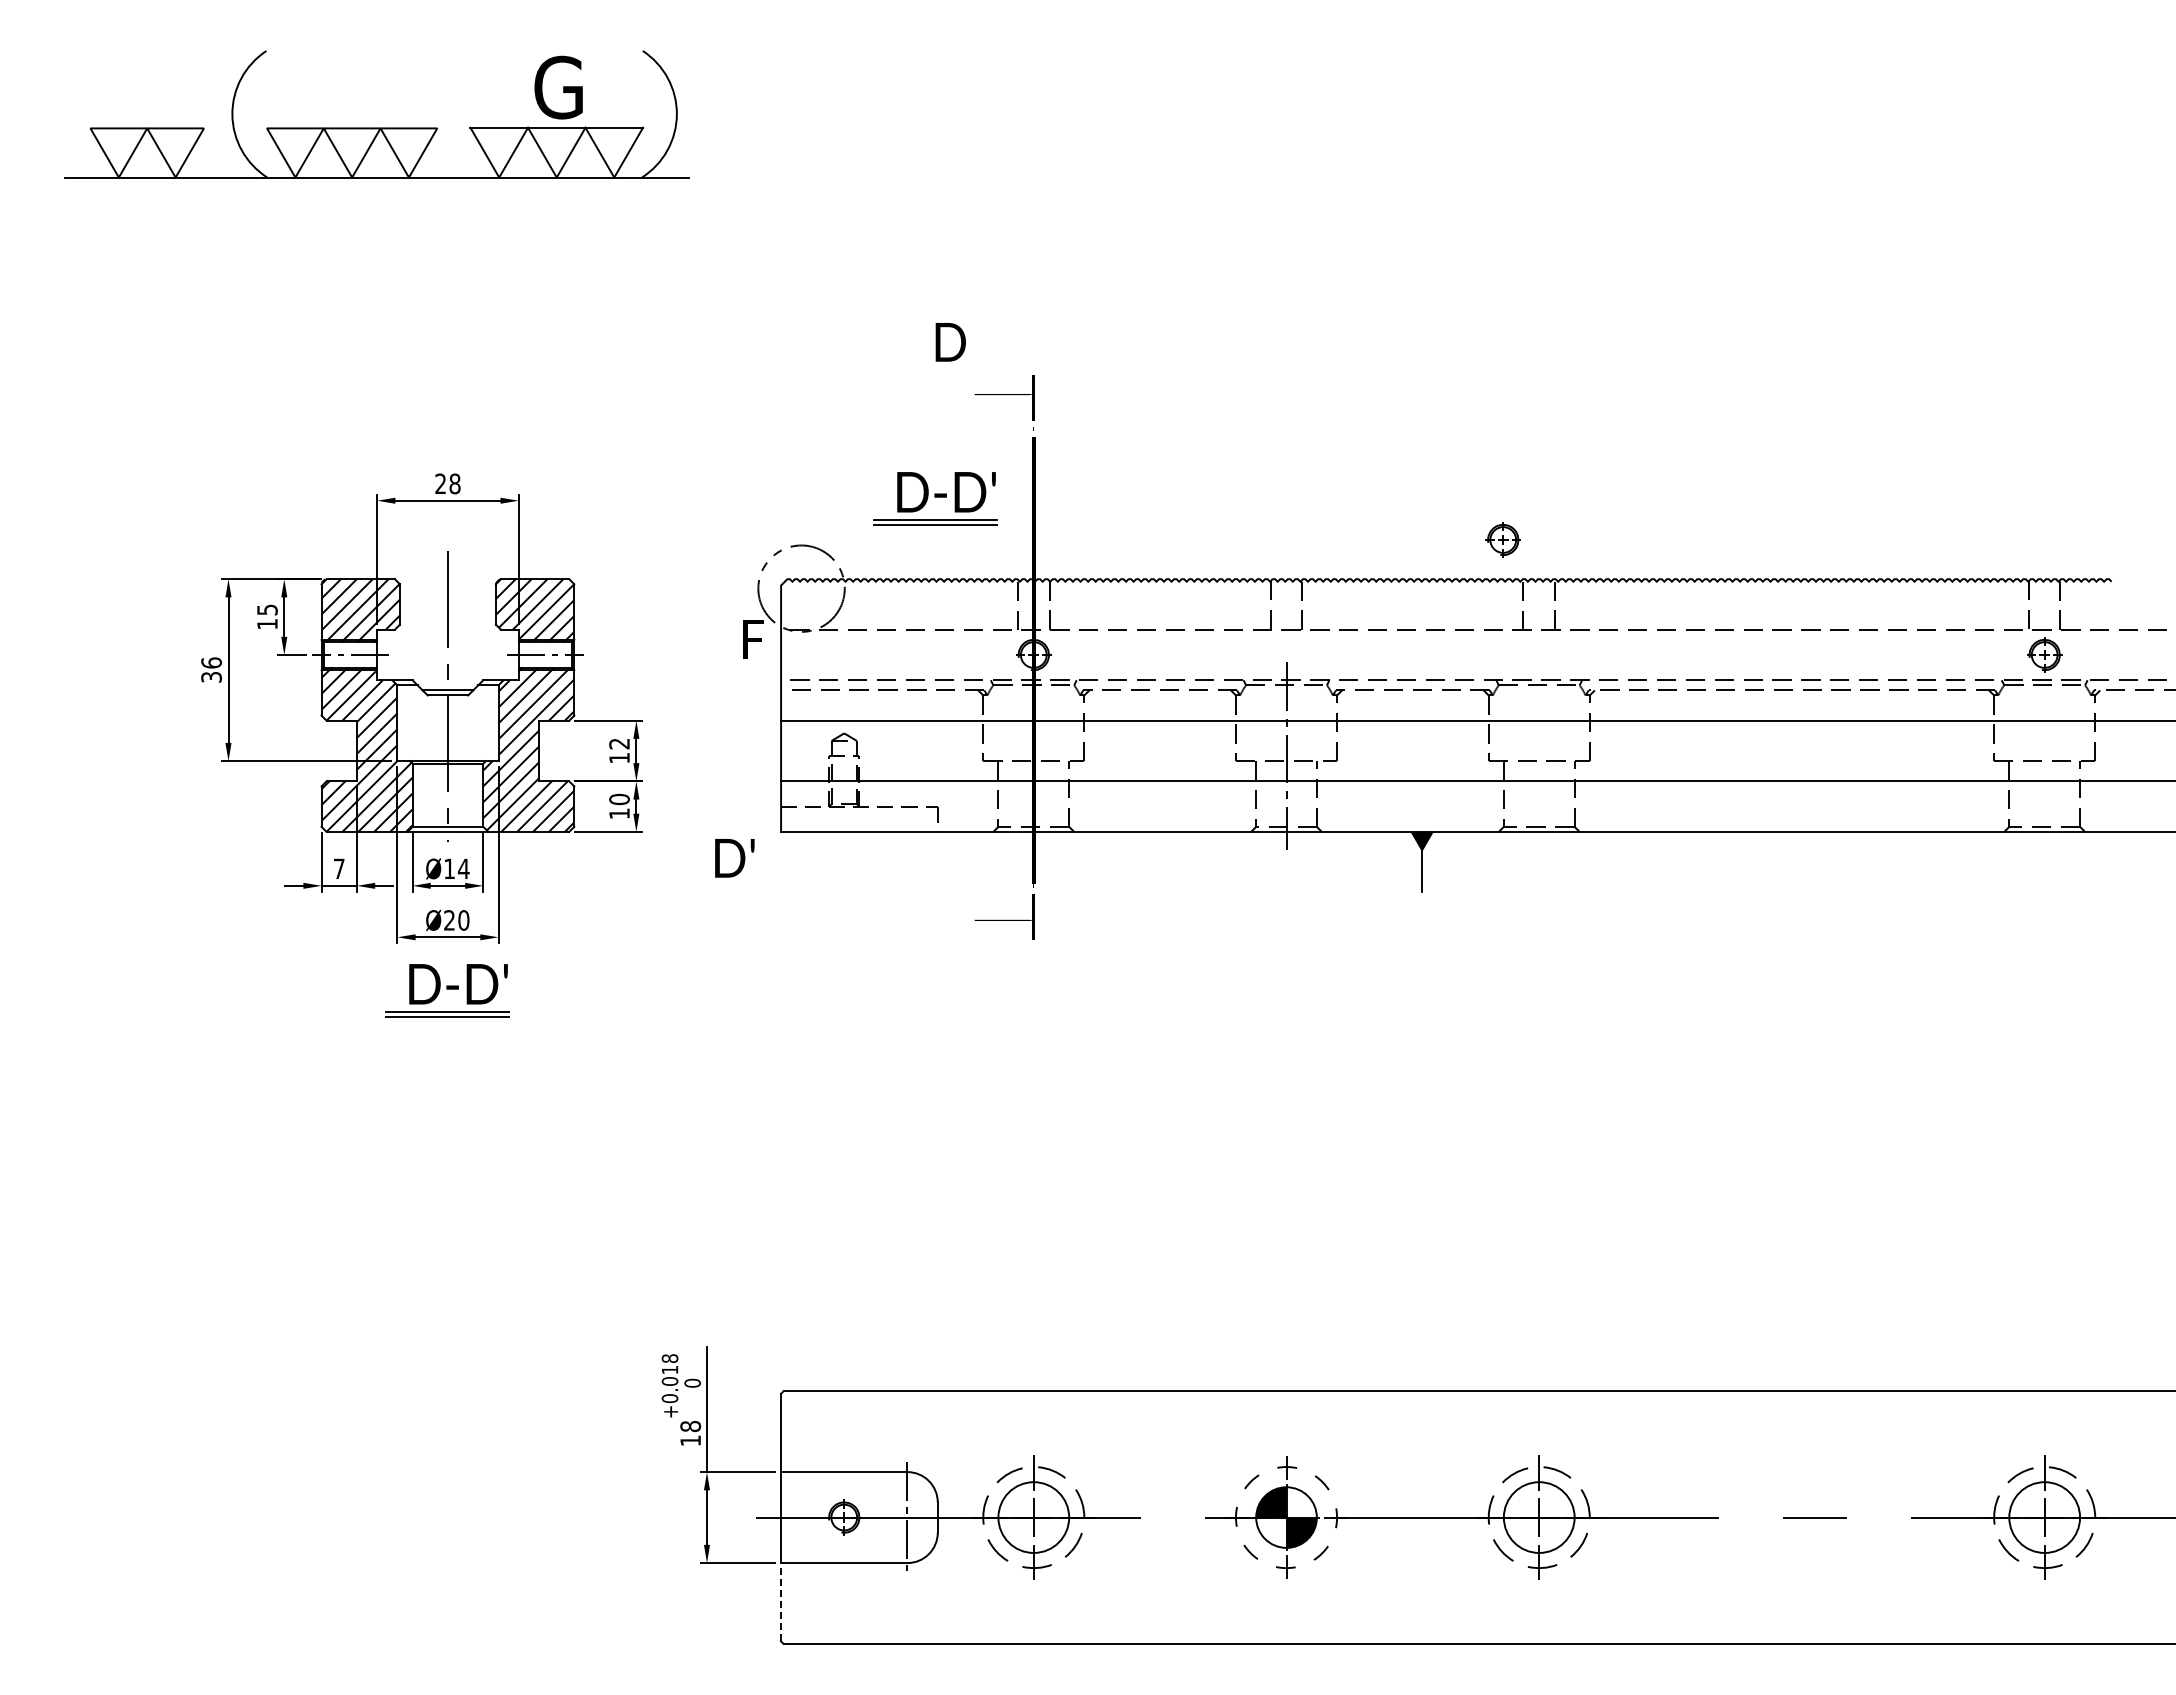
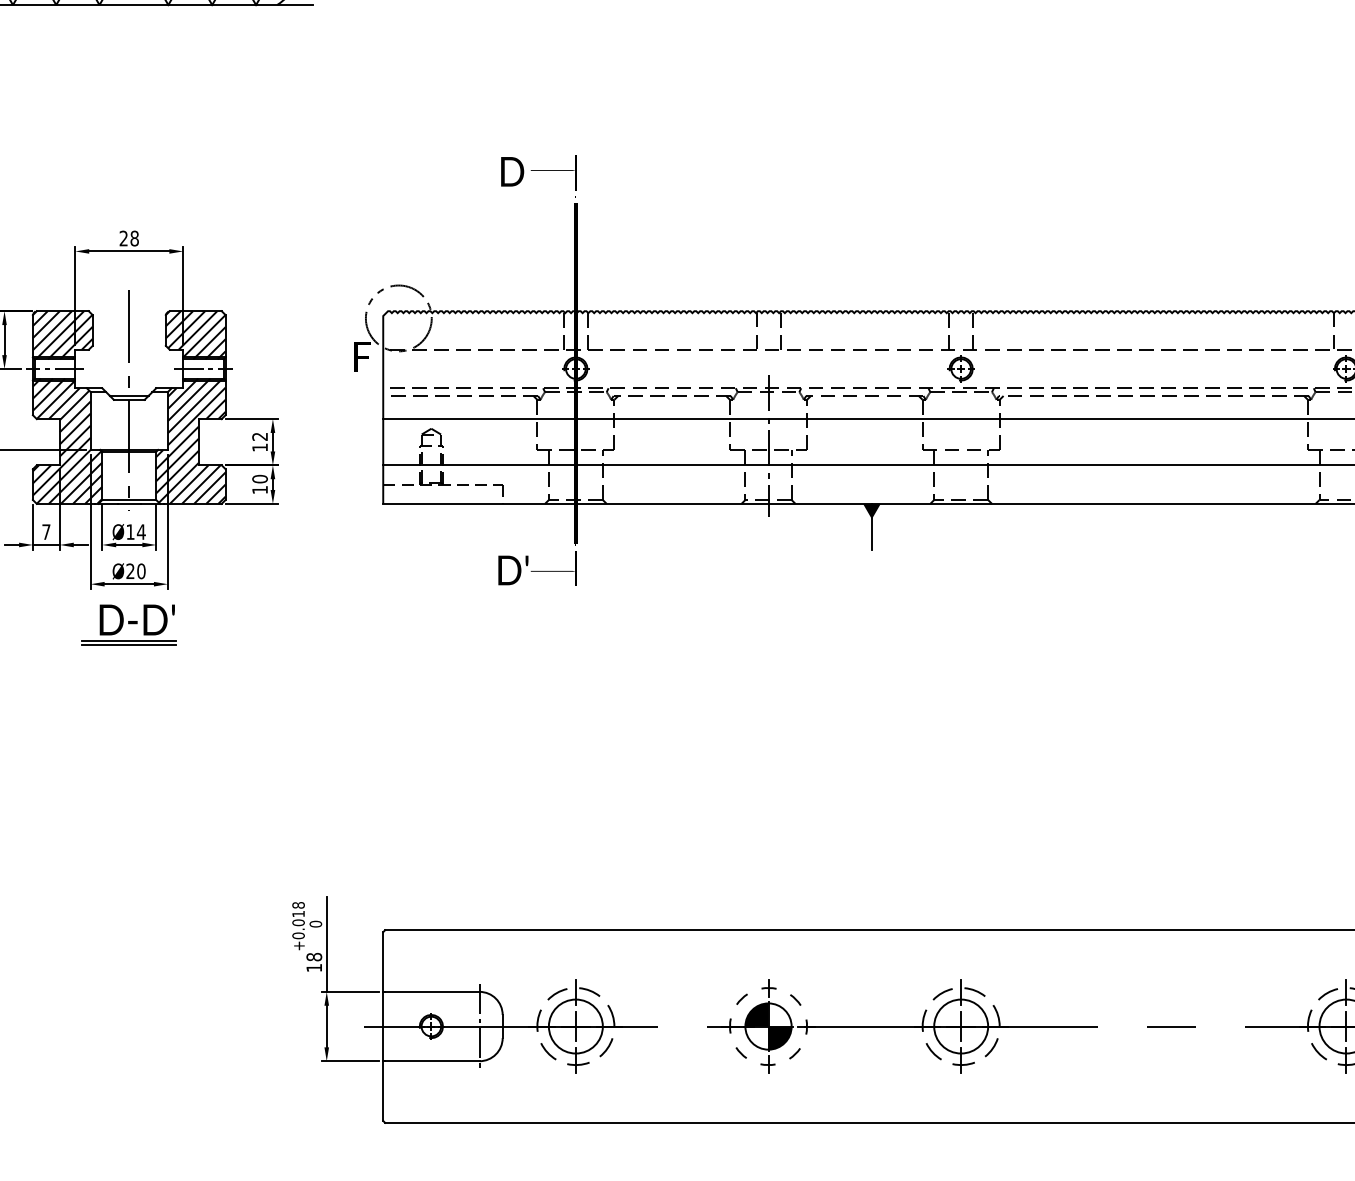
text: (950, 342) -> (512, 171), moved
part: (935, 498) -> (500, 249), removed
part: (1502, 539) -> (960, 368), moved
text: (734, 858) -> (513, 570), moved
line: (781, 1601) -> (383, 1090), dashed -> solid

